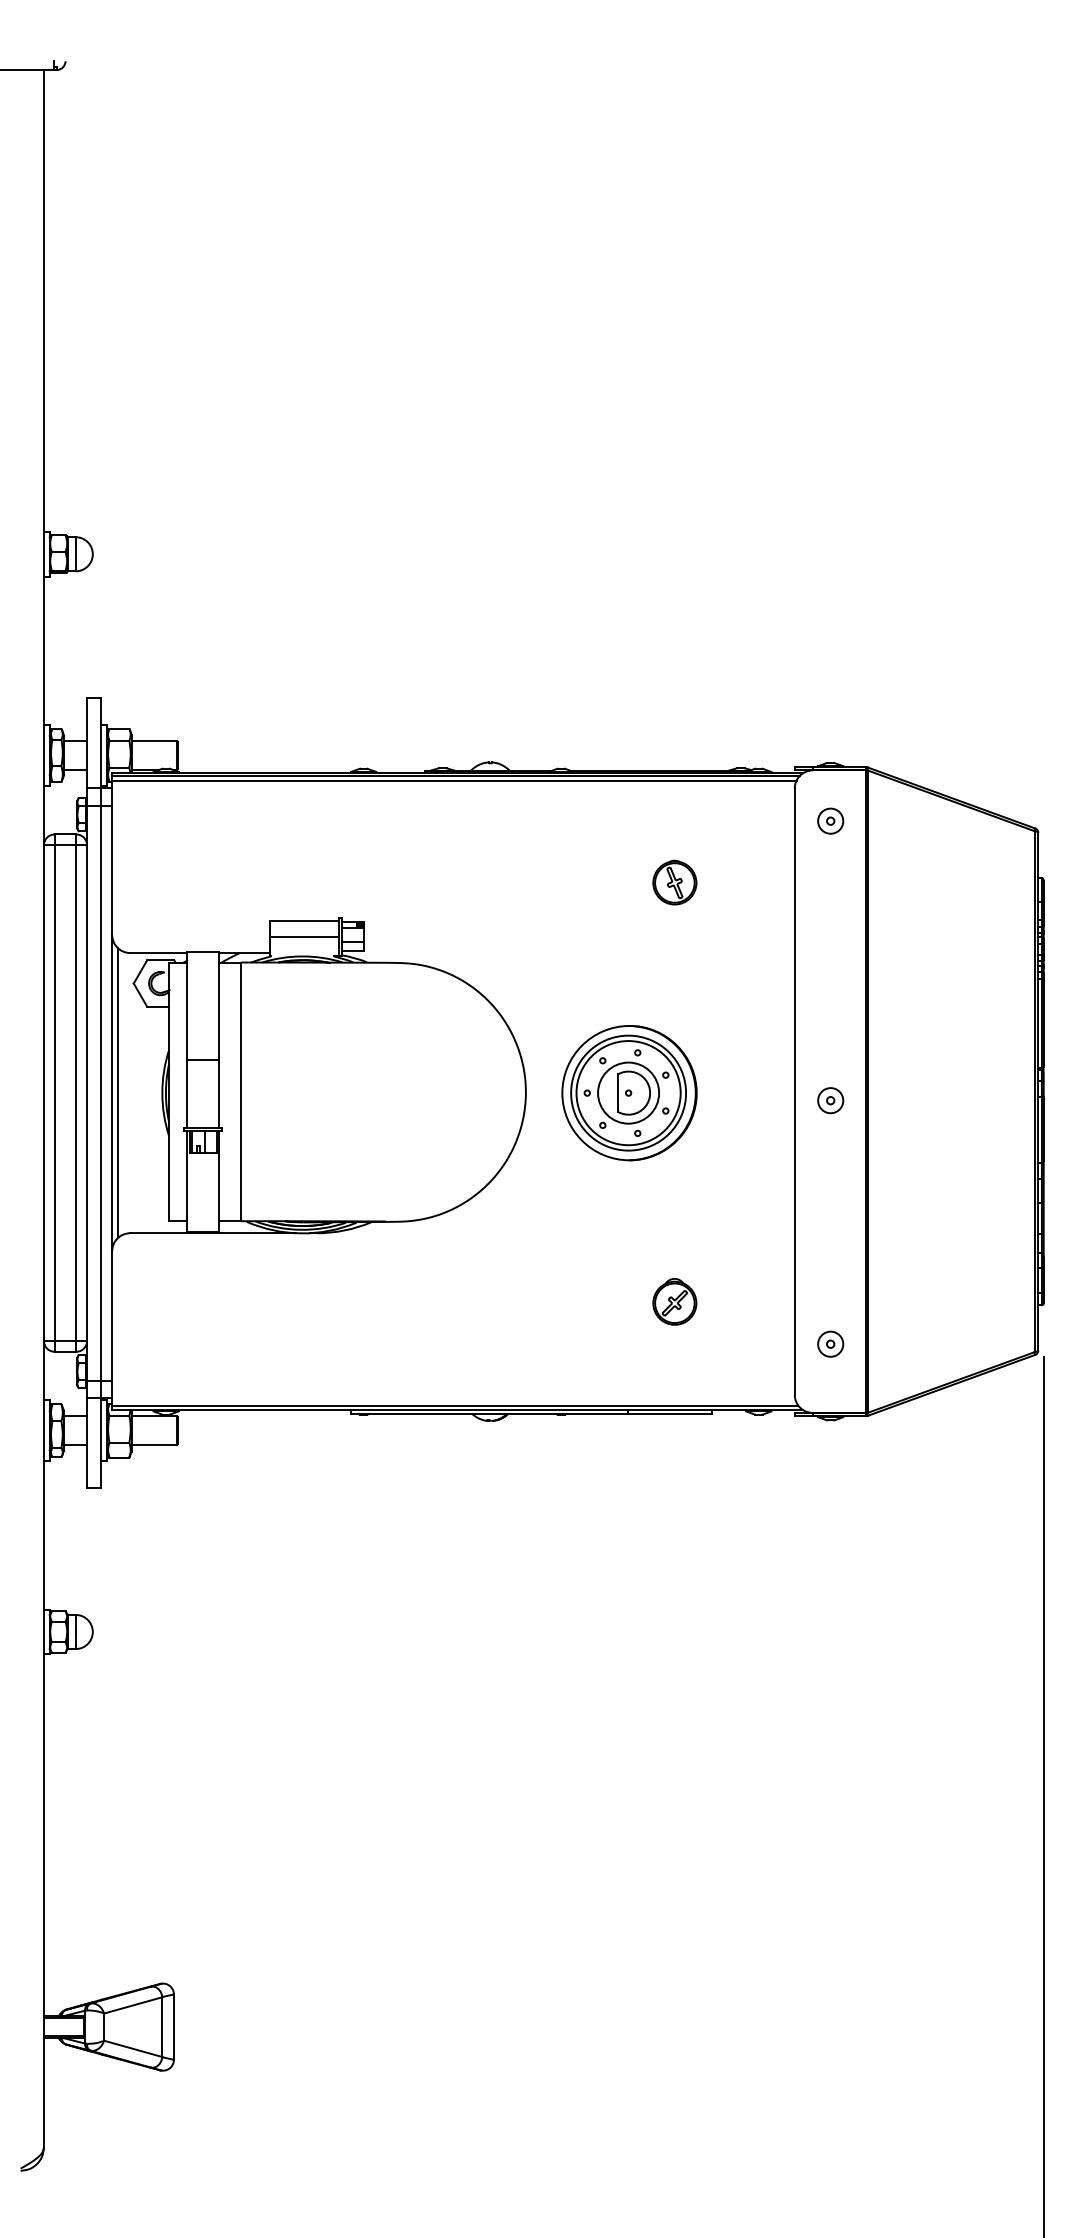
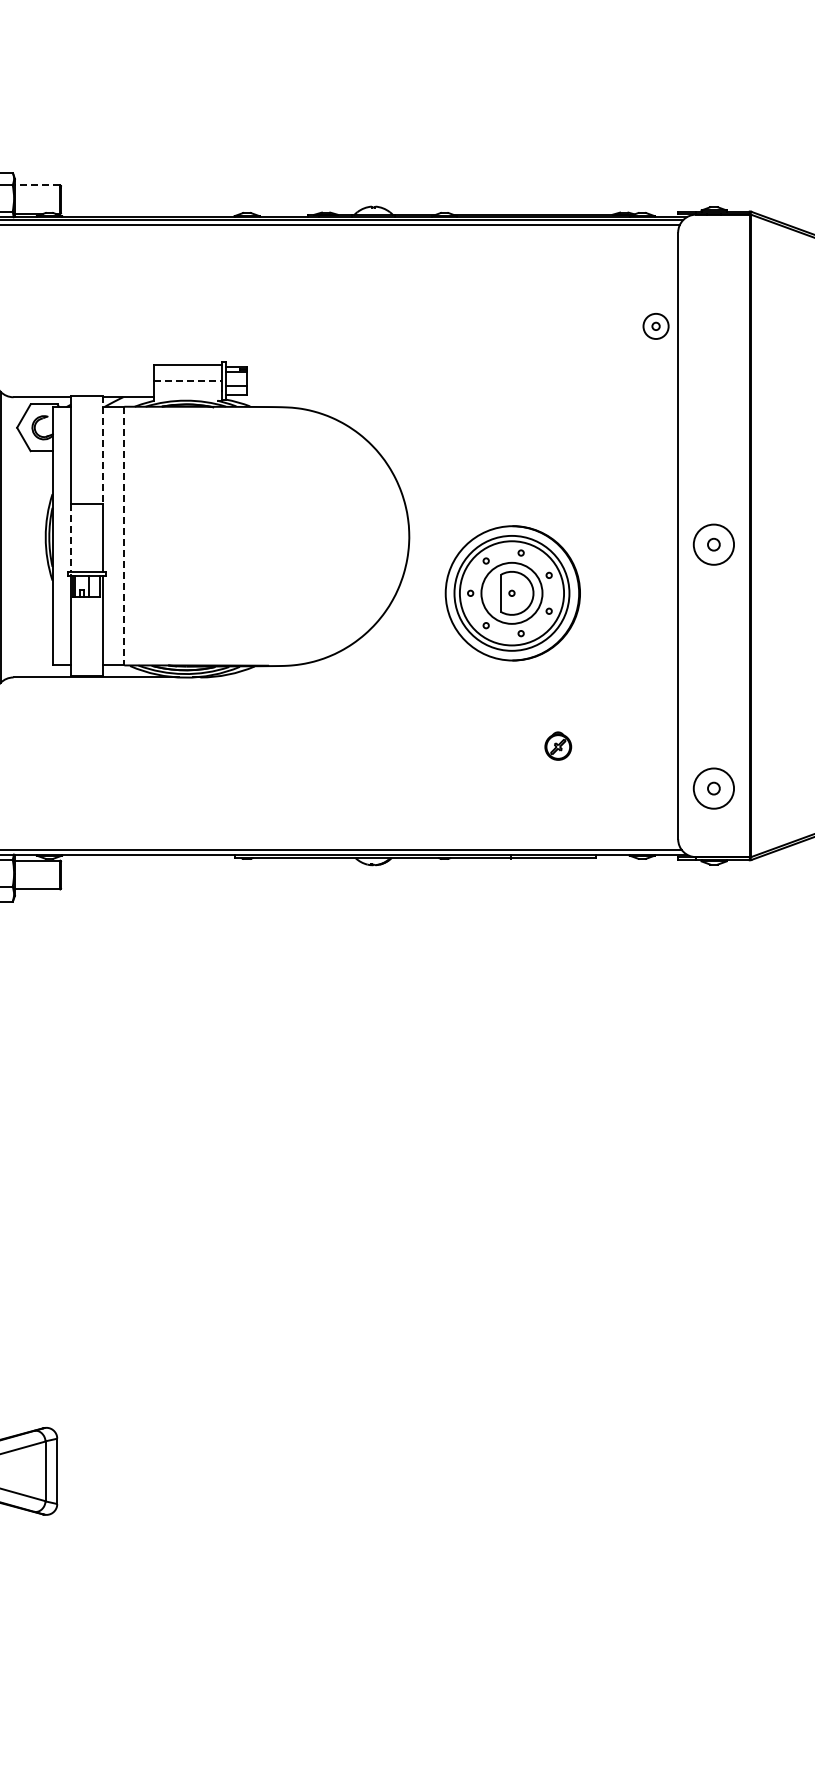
line: (154, 741) -> (37, 185), solid -> dashed
part: (830, 820) -> (655, 325), moved
part: (674, 882) -> (557, 326), removed
line: (304, 936) -> (187, 380), solid -> dashed
line: (219, 1005) -> (102, 449), solid -> dashed
line: (241, 1092) -> (124, 536), solid -> dashed
part: (629, 1093) -> (512, 593), moved
line: (187, 1094) -> (70, 538), solid -> dashed
part: (830, 1100) -> (713, 544), size x1.6
part: (674, 1301) -> (557, 745), size x0.6
part: (830, 1343) -> (713, 787), size x1.6

